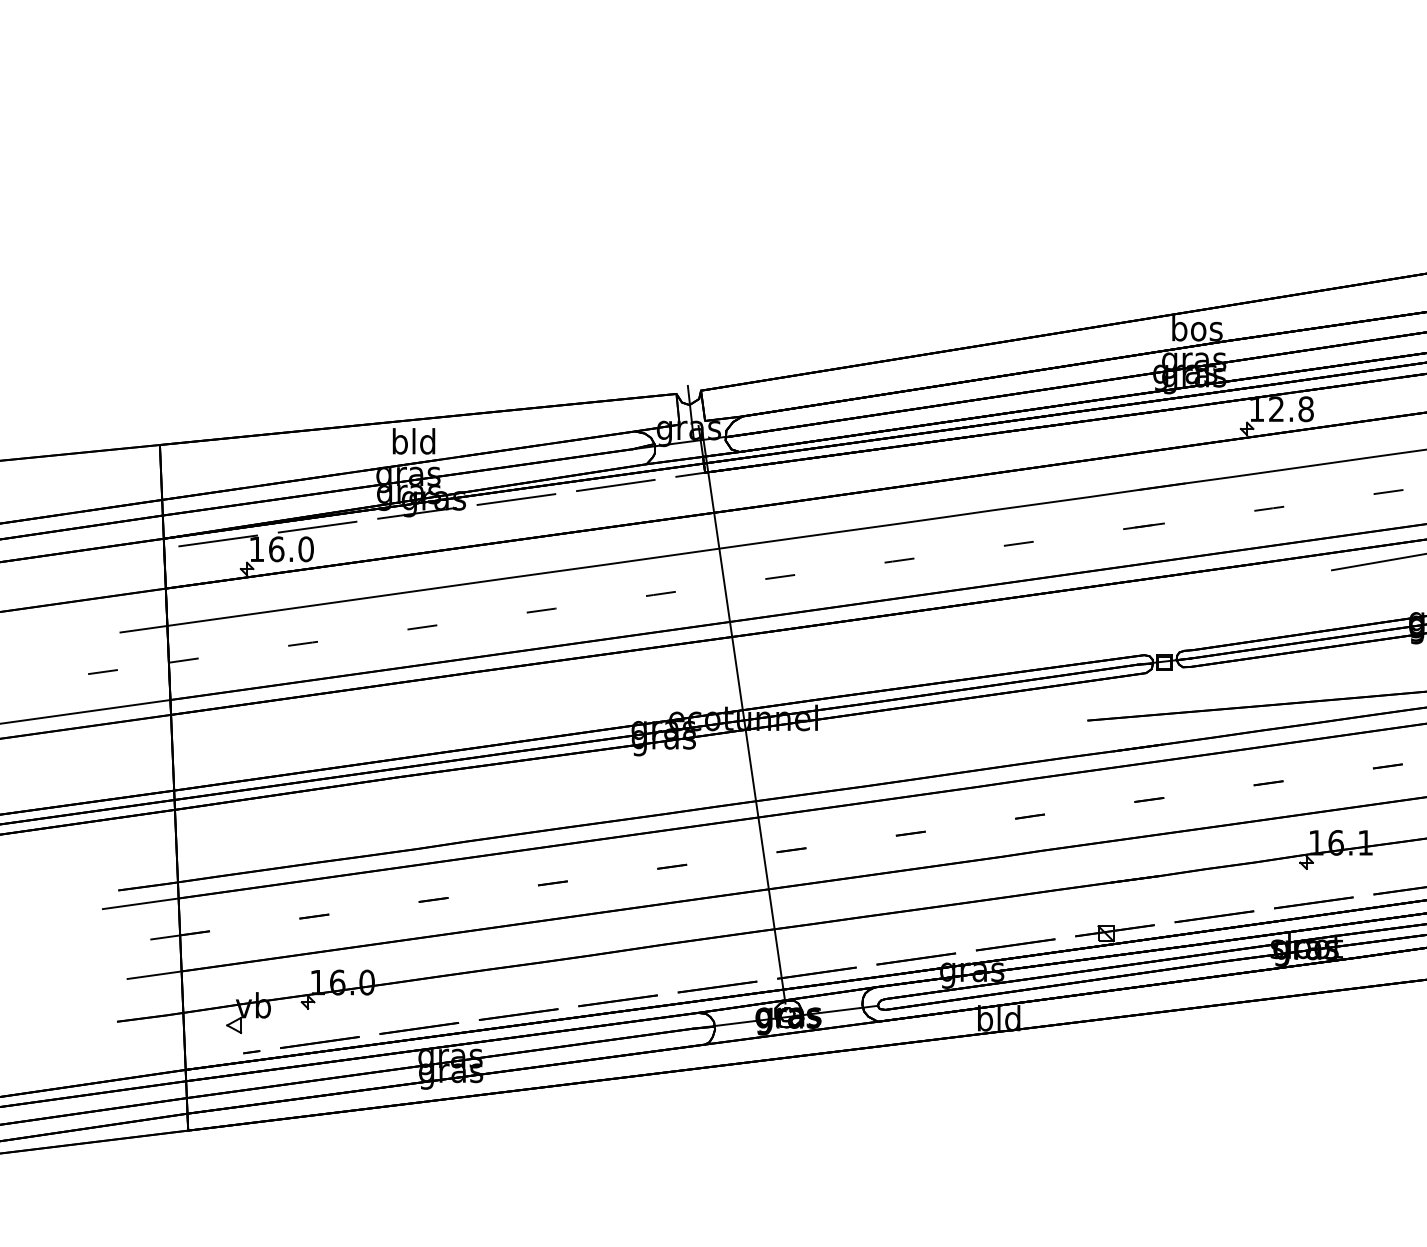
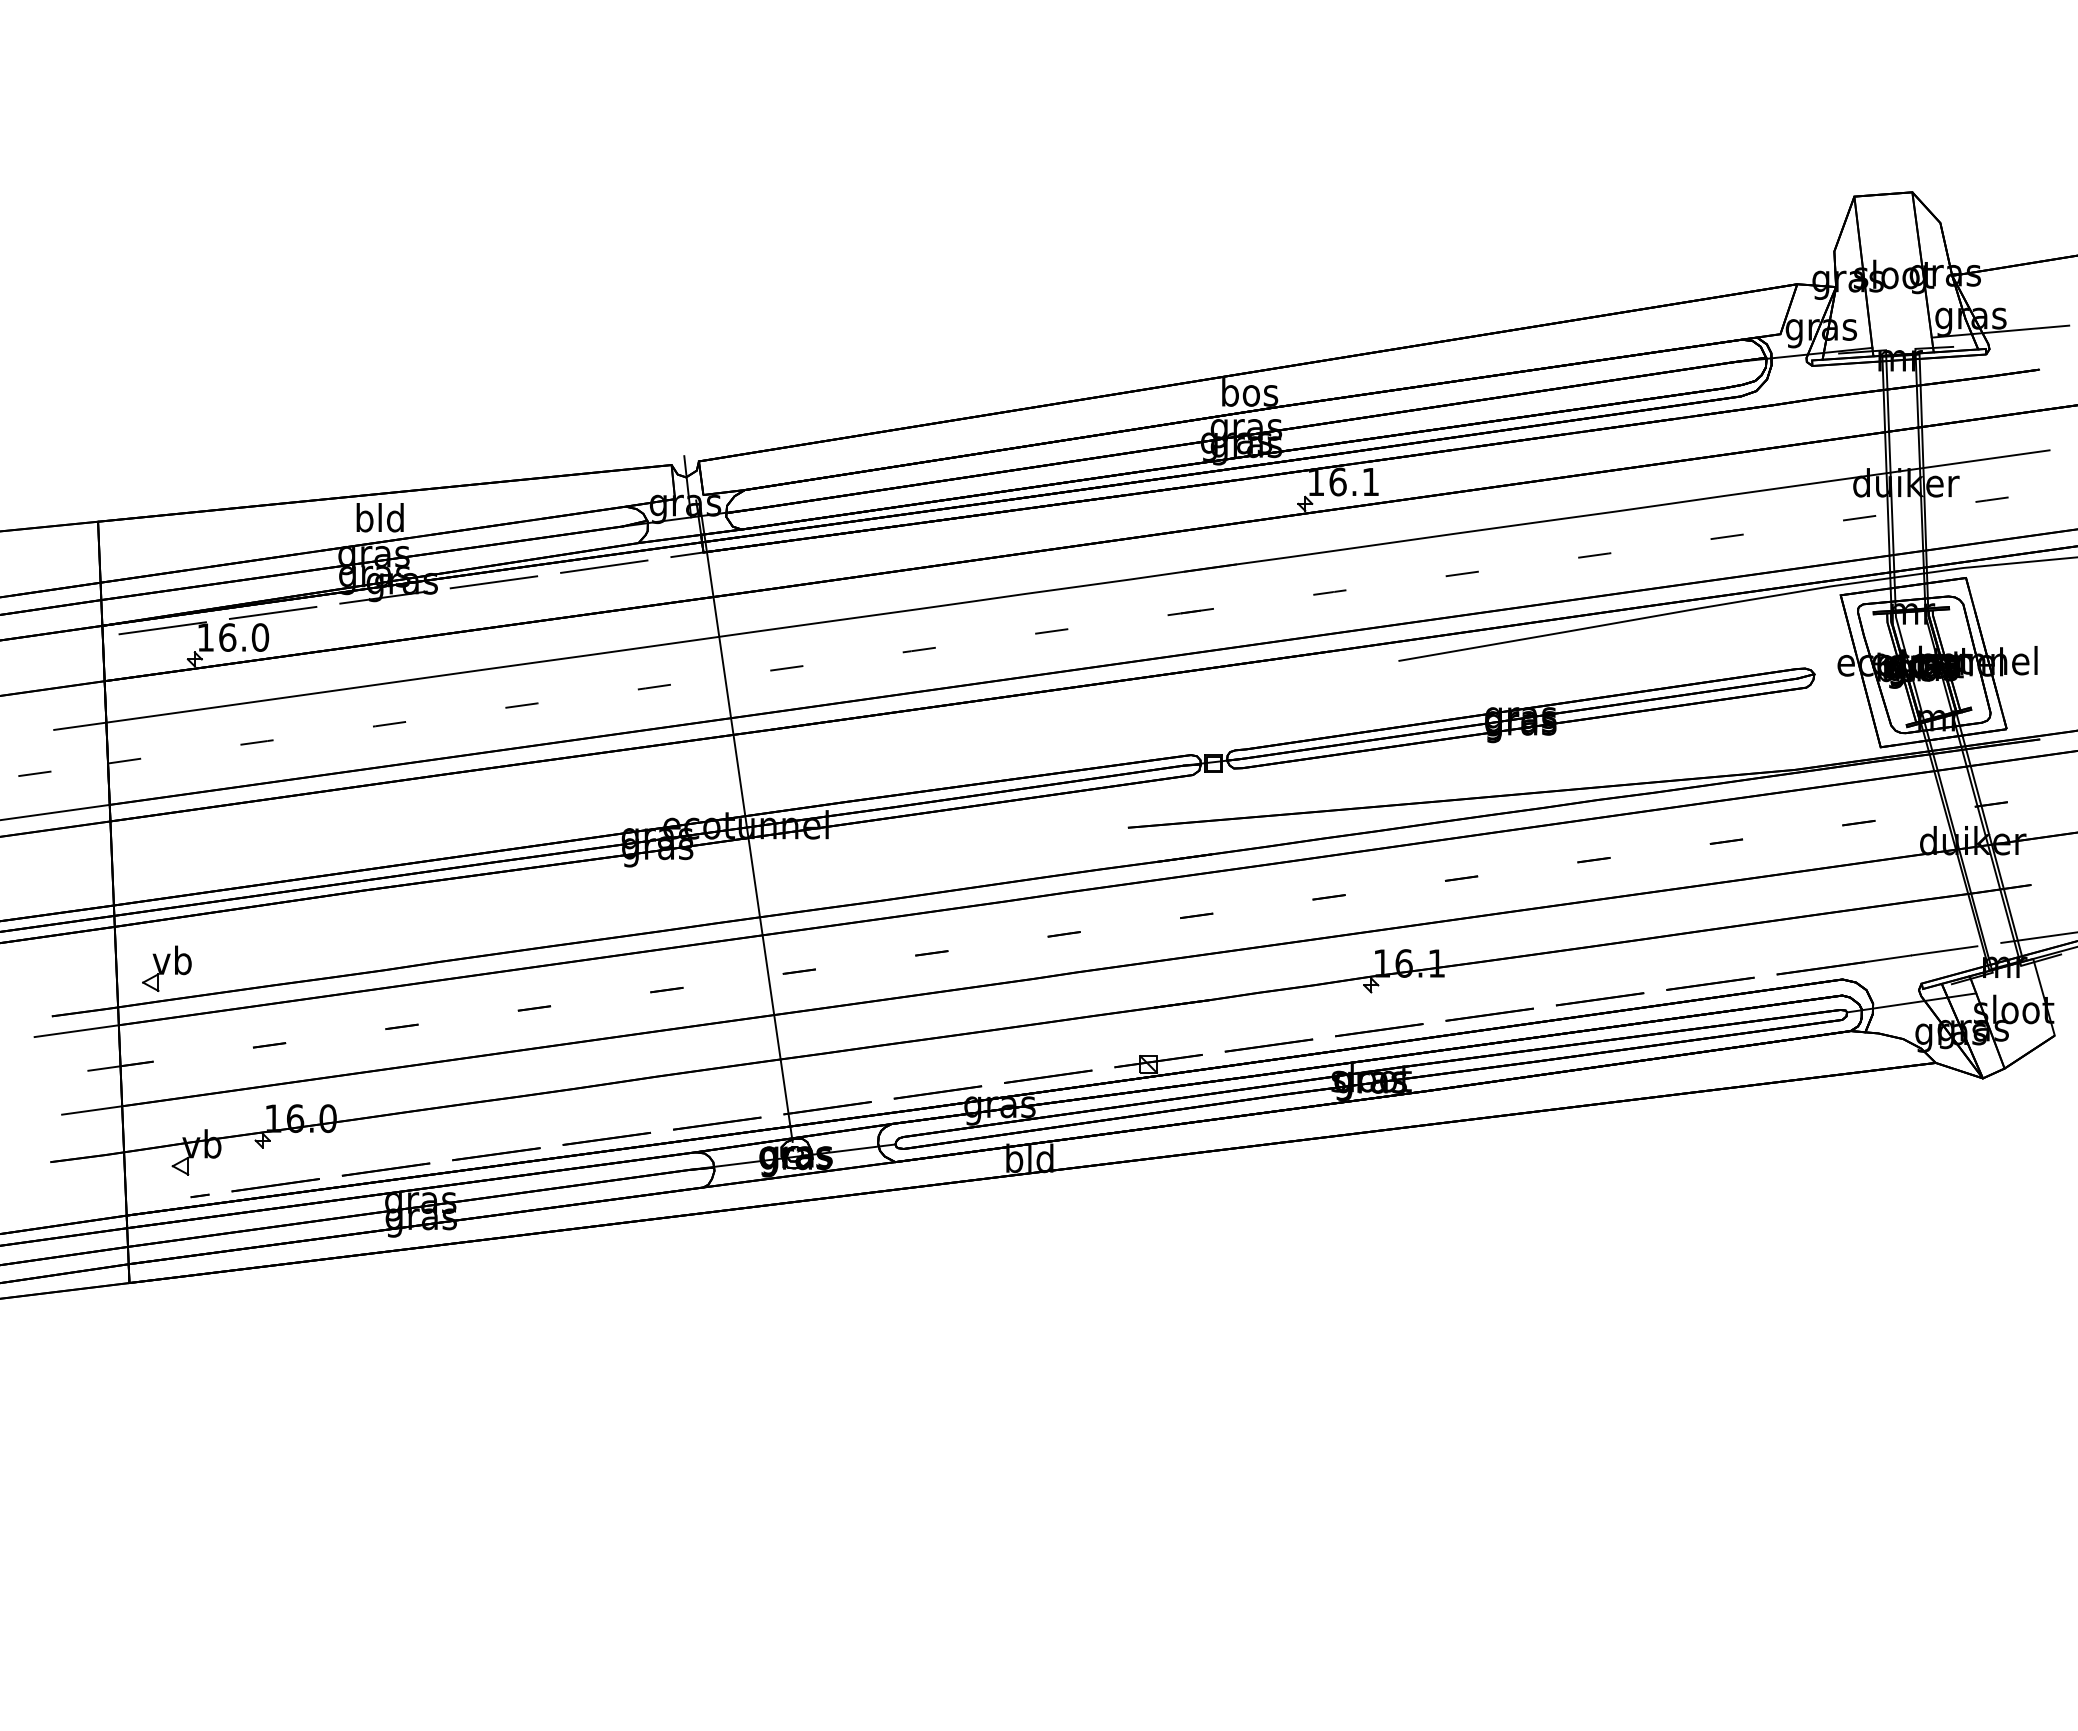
text: (1291, 408) -> (1354, 481), 12.8 -> 16.1
part: (221, 847) -> (166, 968), added

